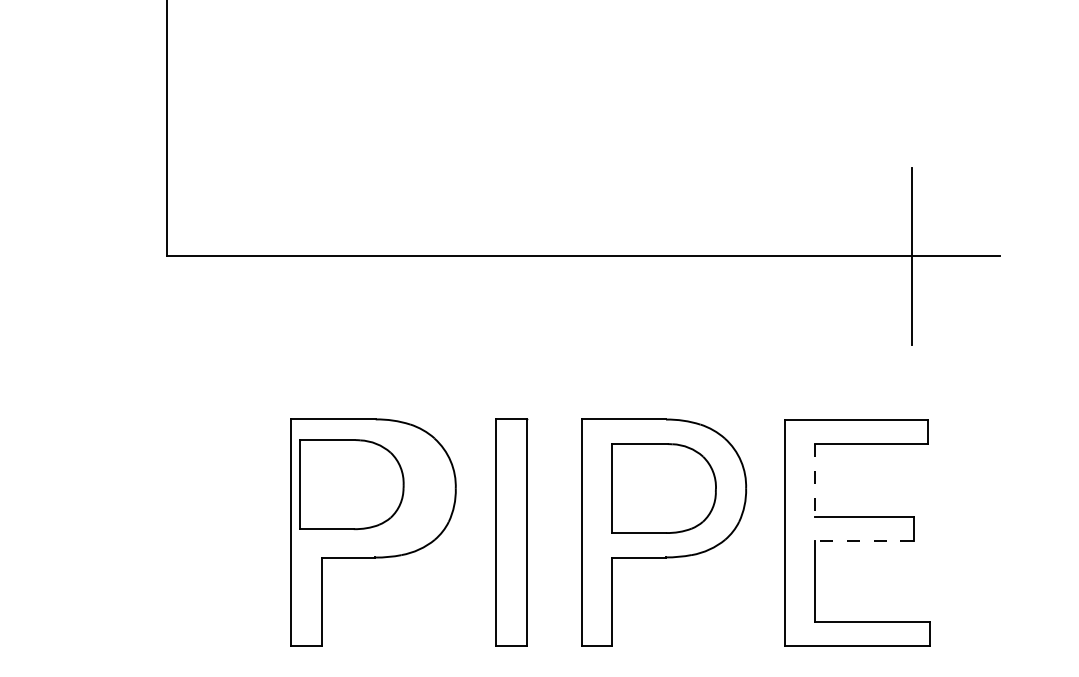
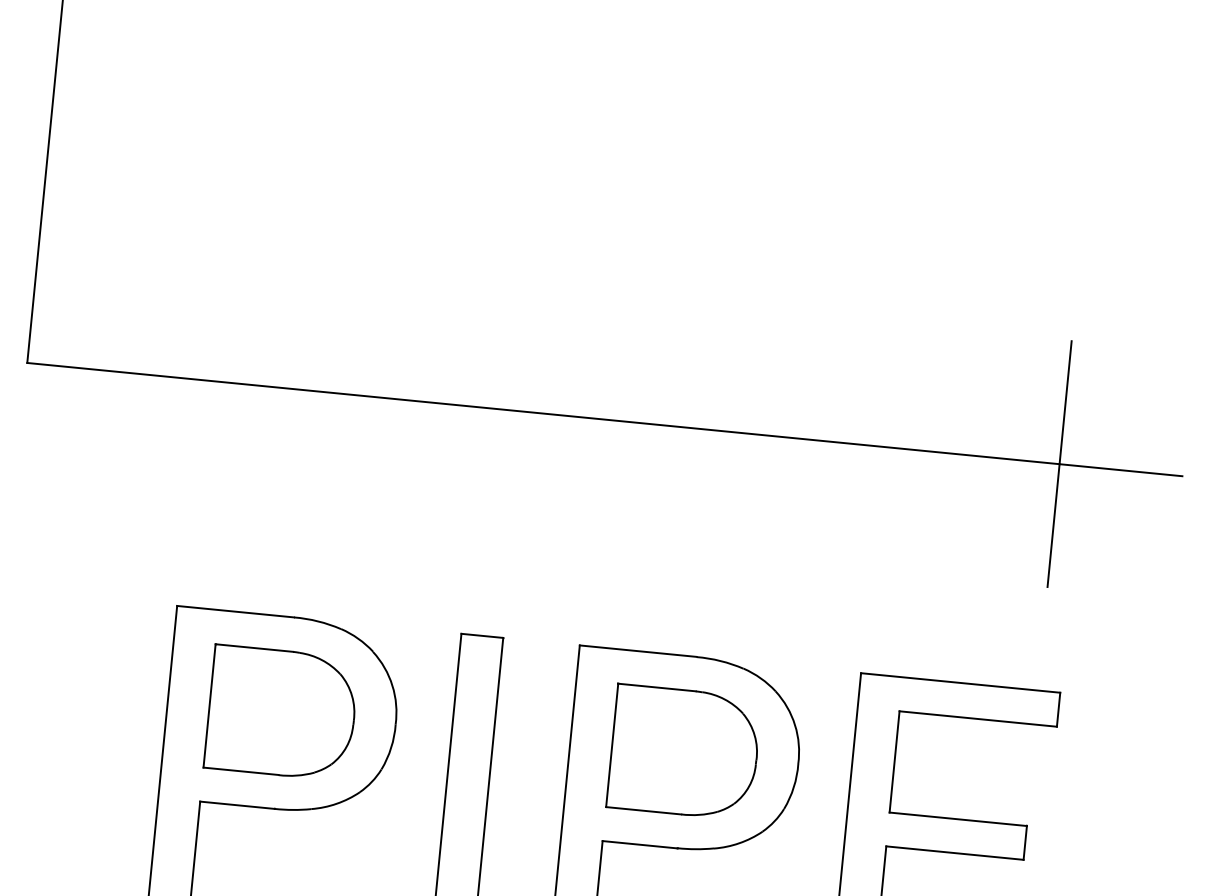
line: (814, 480) -> (894, 761), dashed -> solid
part: (351, 484) -> (281, 712), moved
line: (864, 541) -> (955, 853), dashed -> solid

